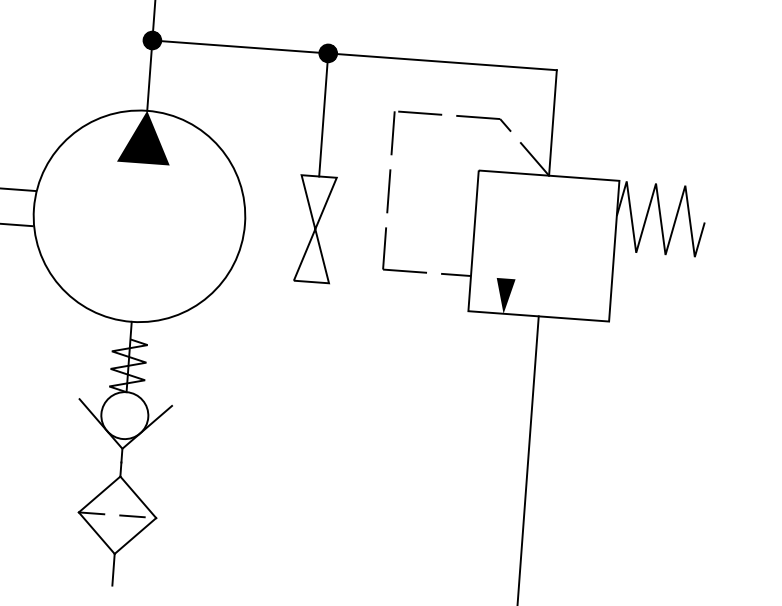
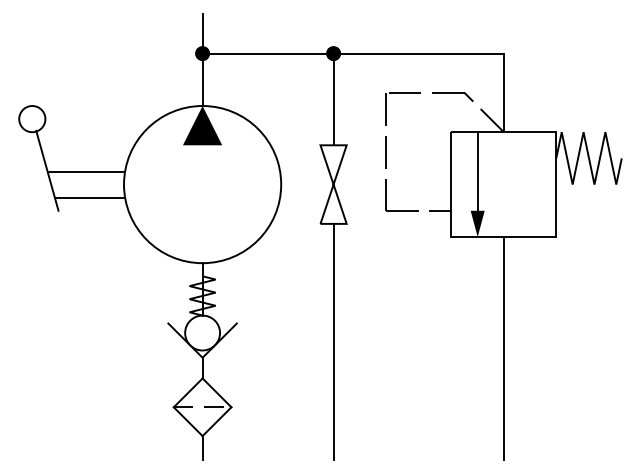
line: (509, 225) -> (477, 171), added
line: (299, 439) -> (333, 341), added

